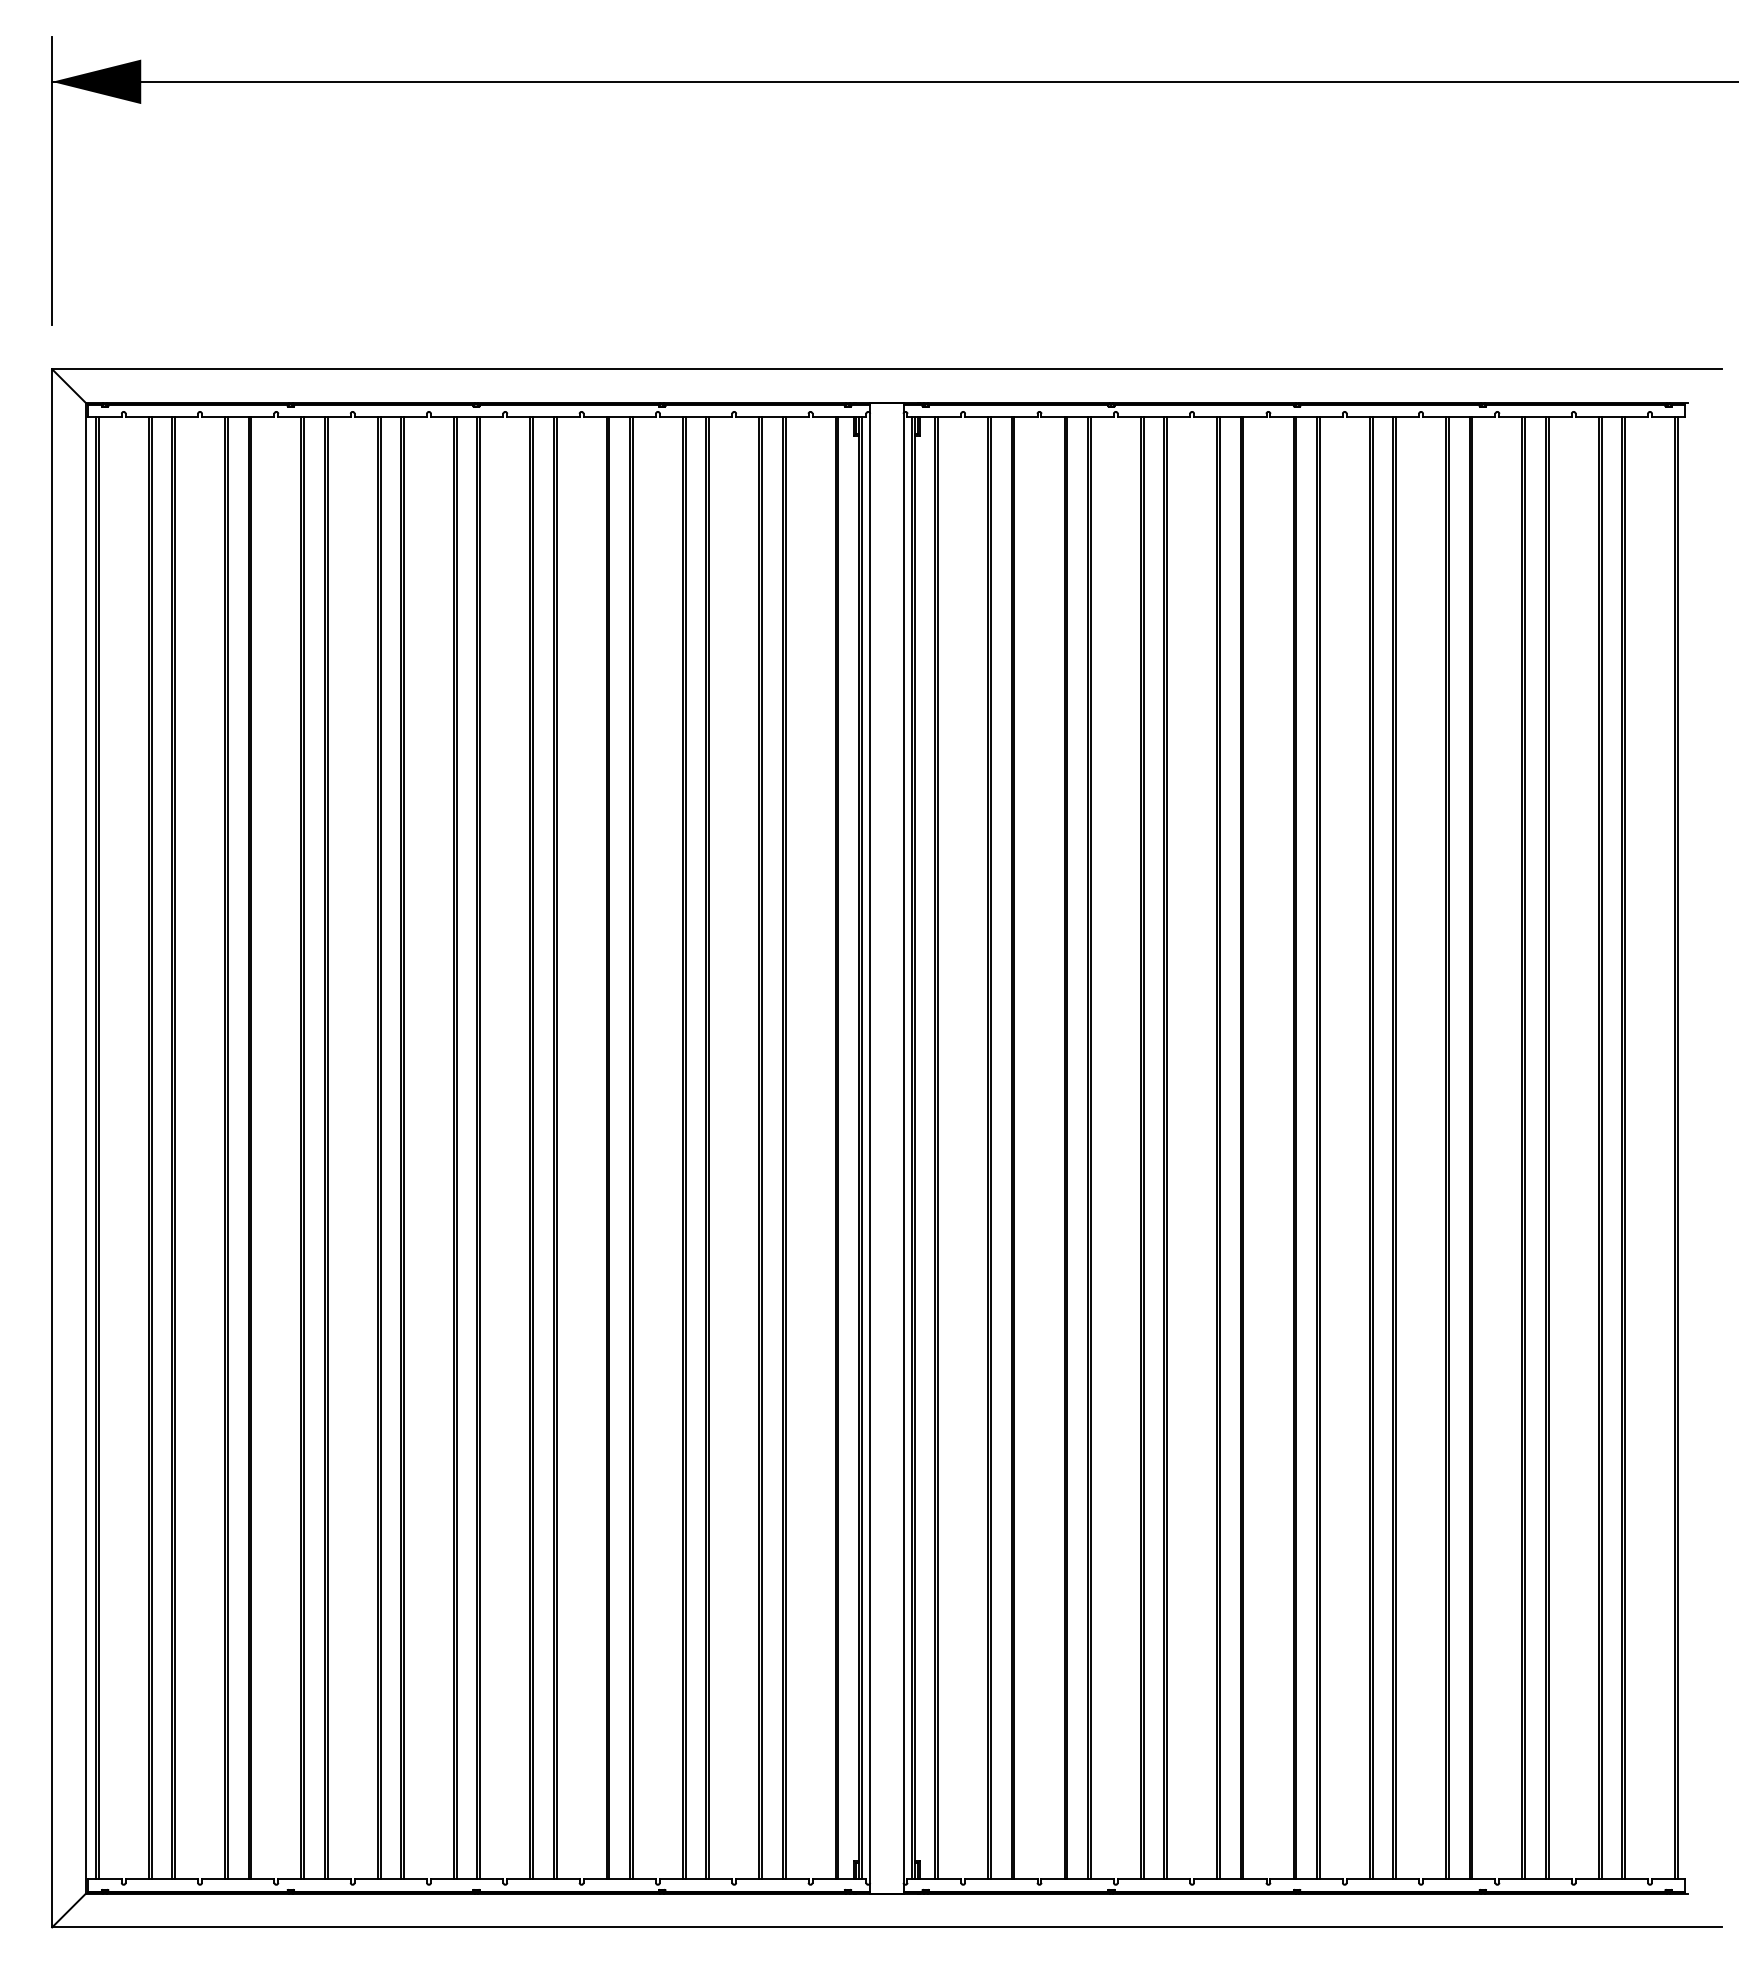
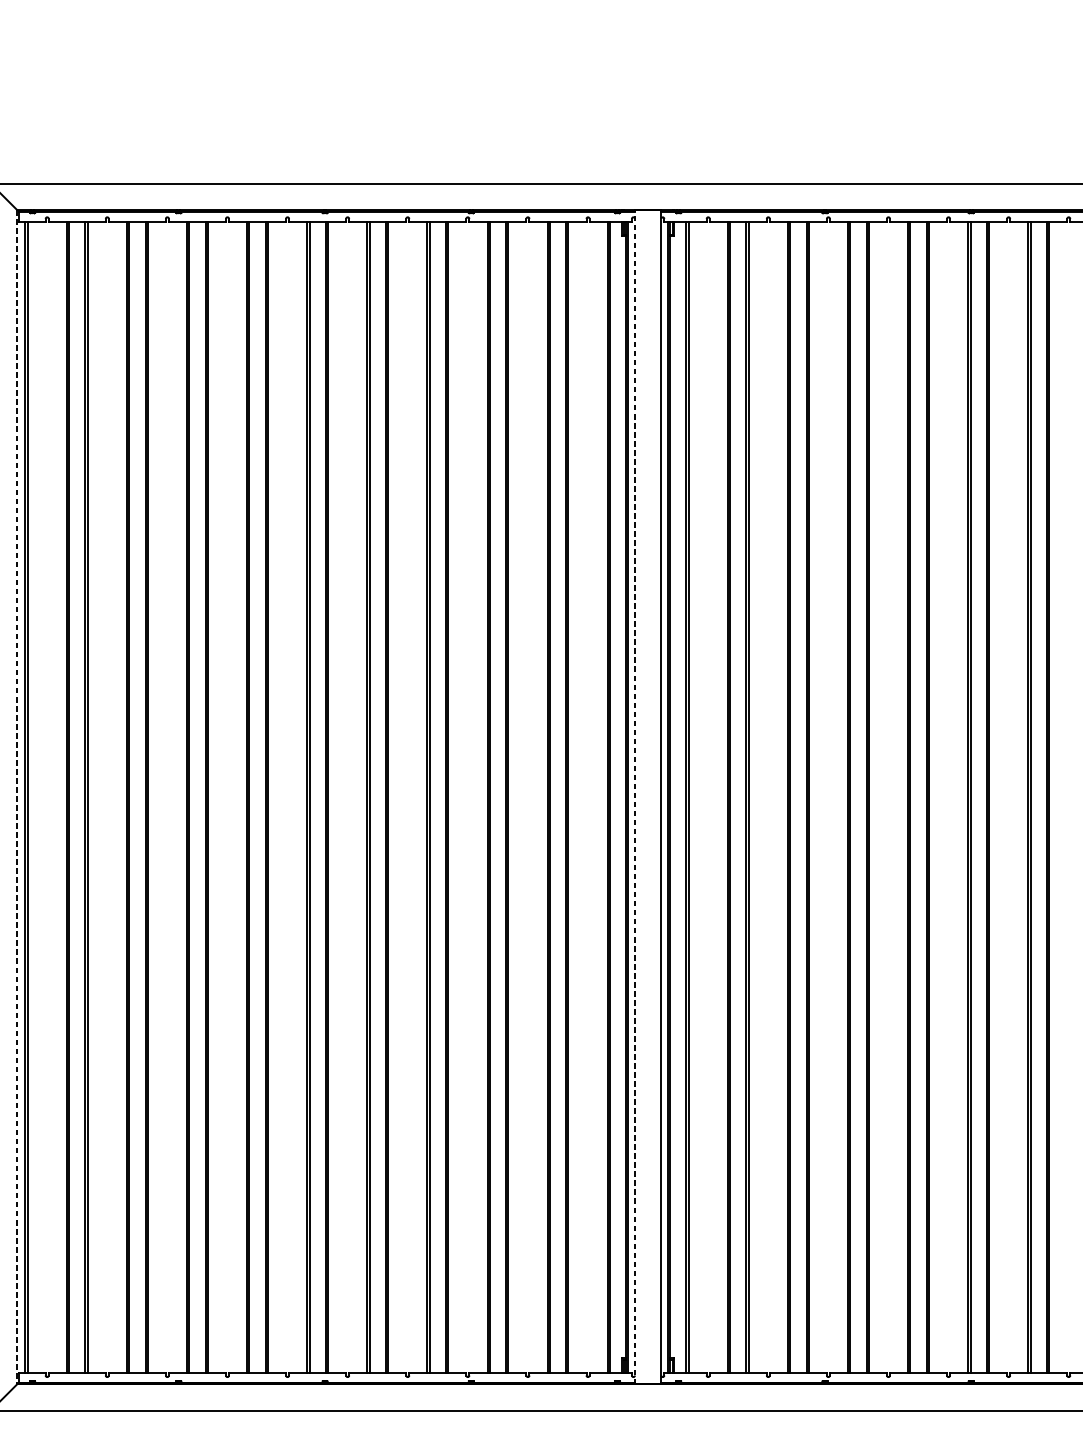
line: (85, 1148) -> (17, 797), solid -> dashed
line: (870, 1148) -> (635, 797), solid -> dashed

